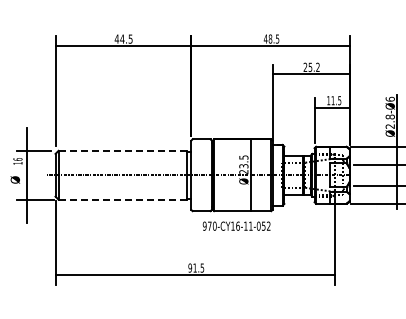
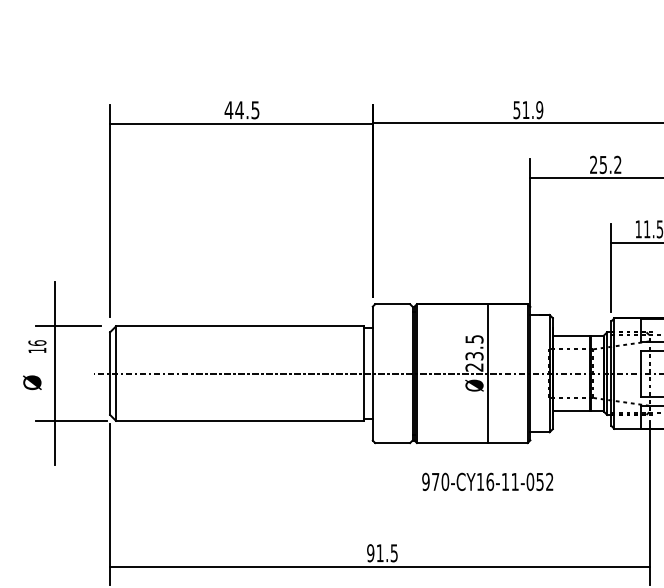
text: (271, 38) -> (527, 109), 48.5 -> 51.9
line: (122, 150) -> (239, 325), dashed -> solid
line: (122, 199) -> (239, 420), dashed -> solid
text: (236, 225) -> (487, 480), moved

